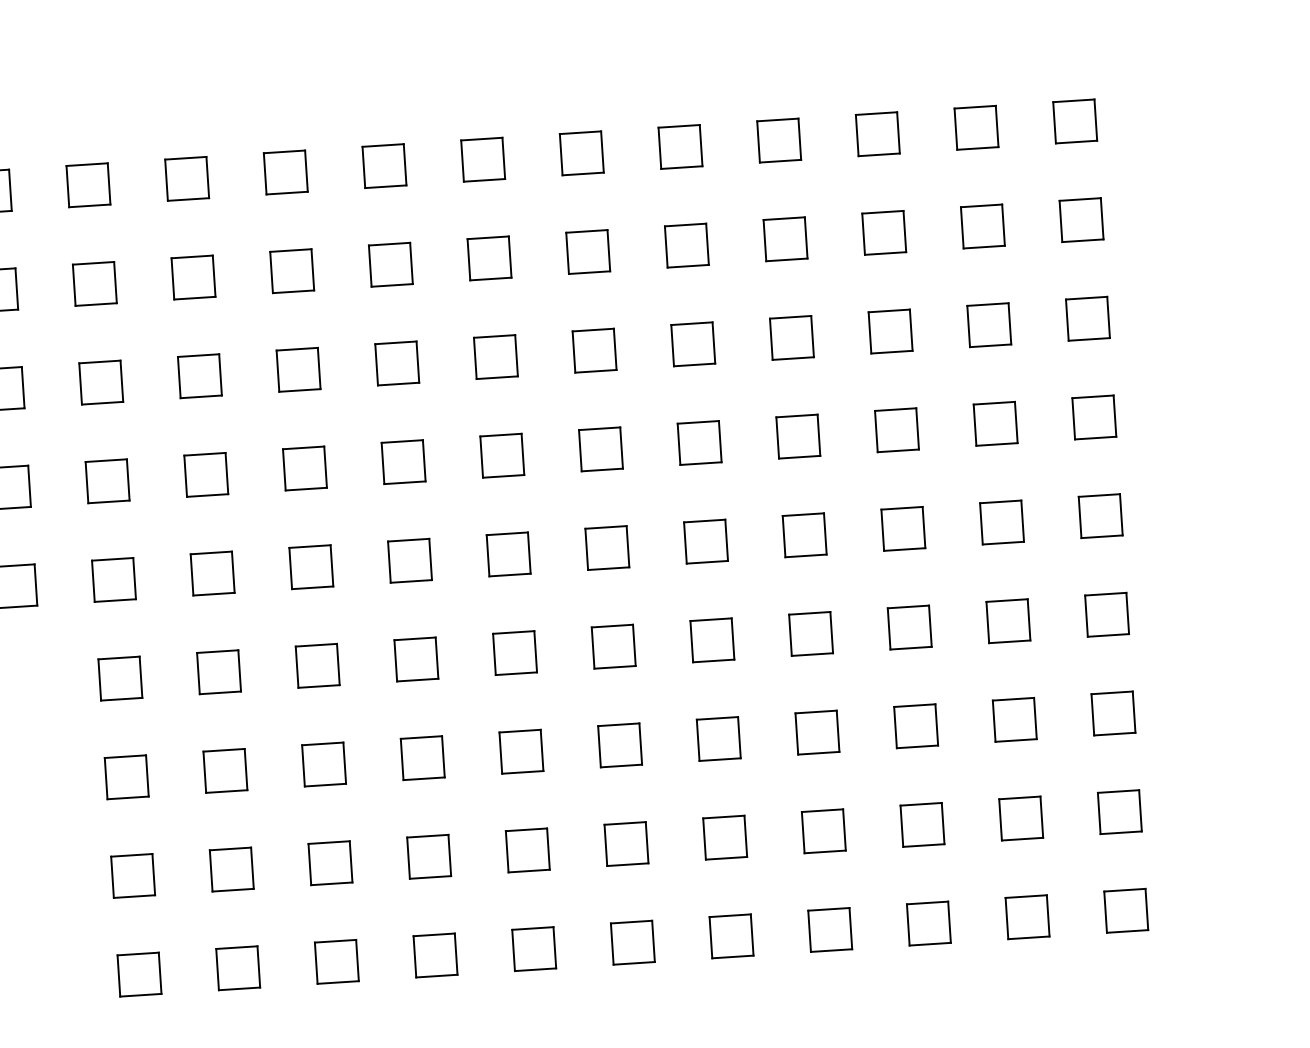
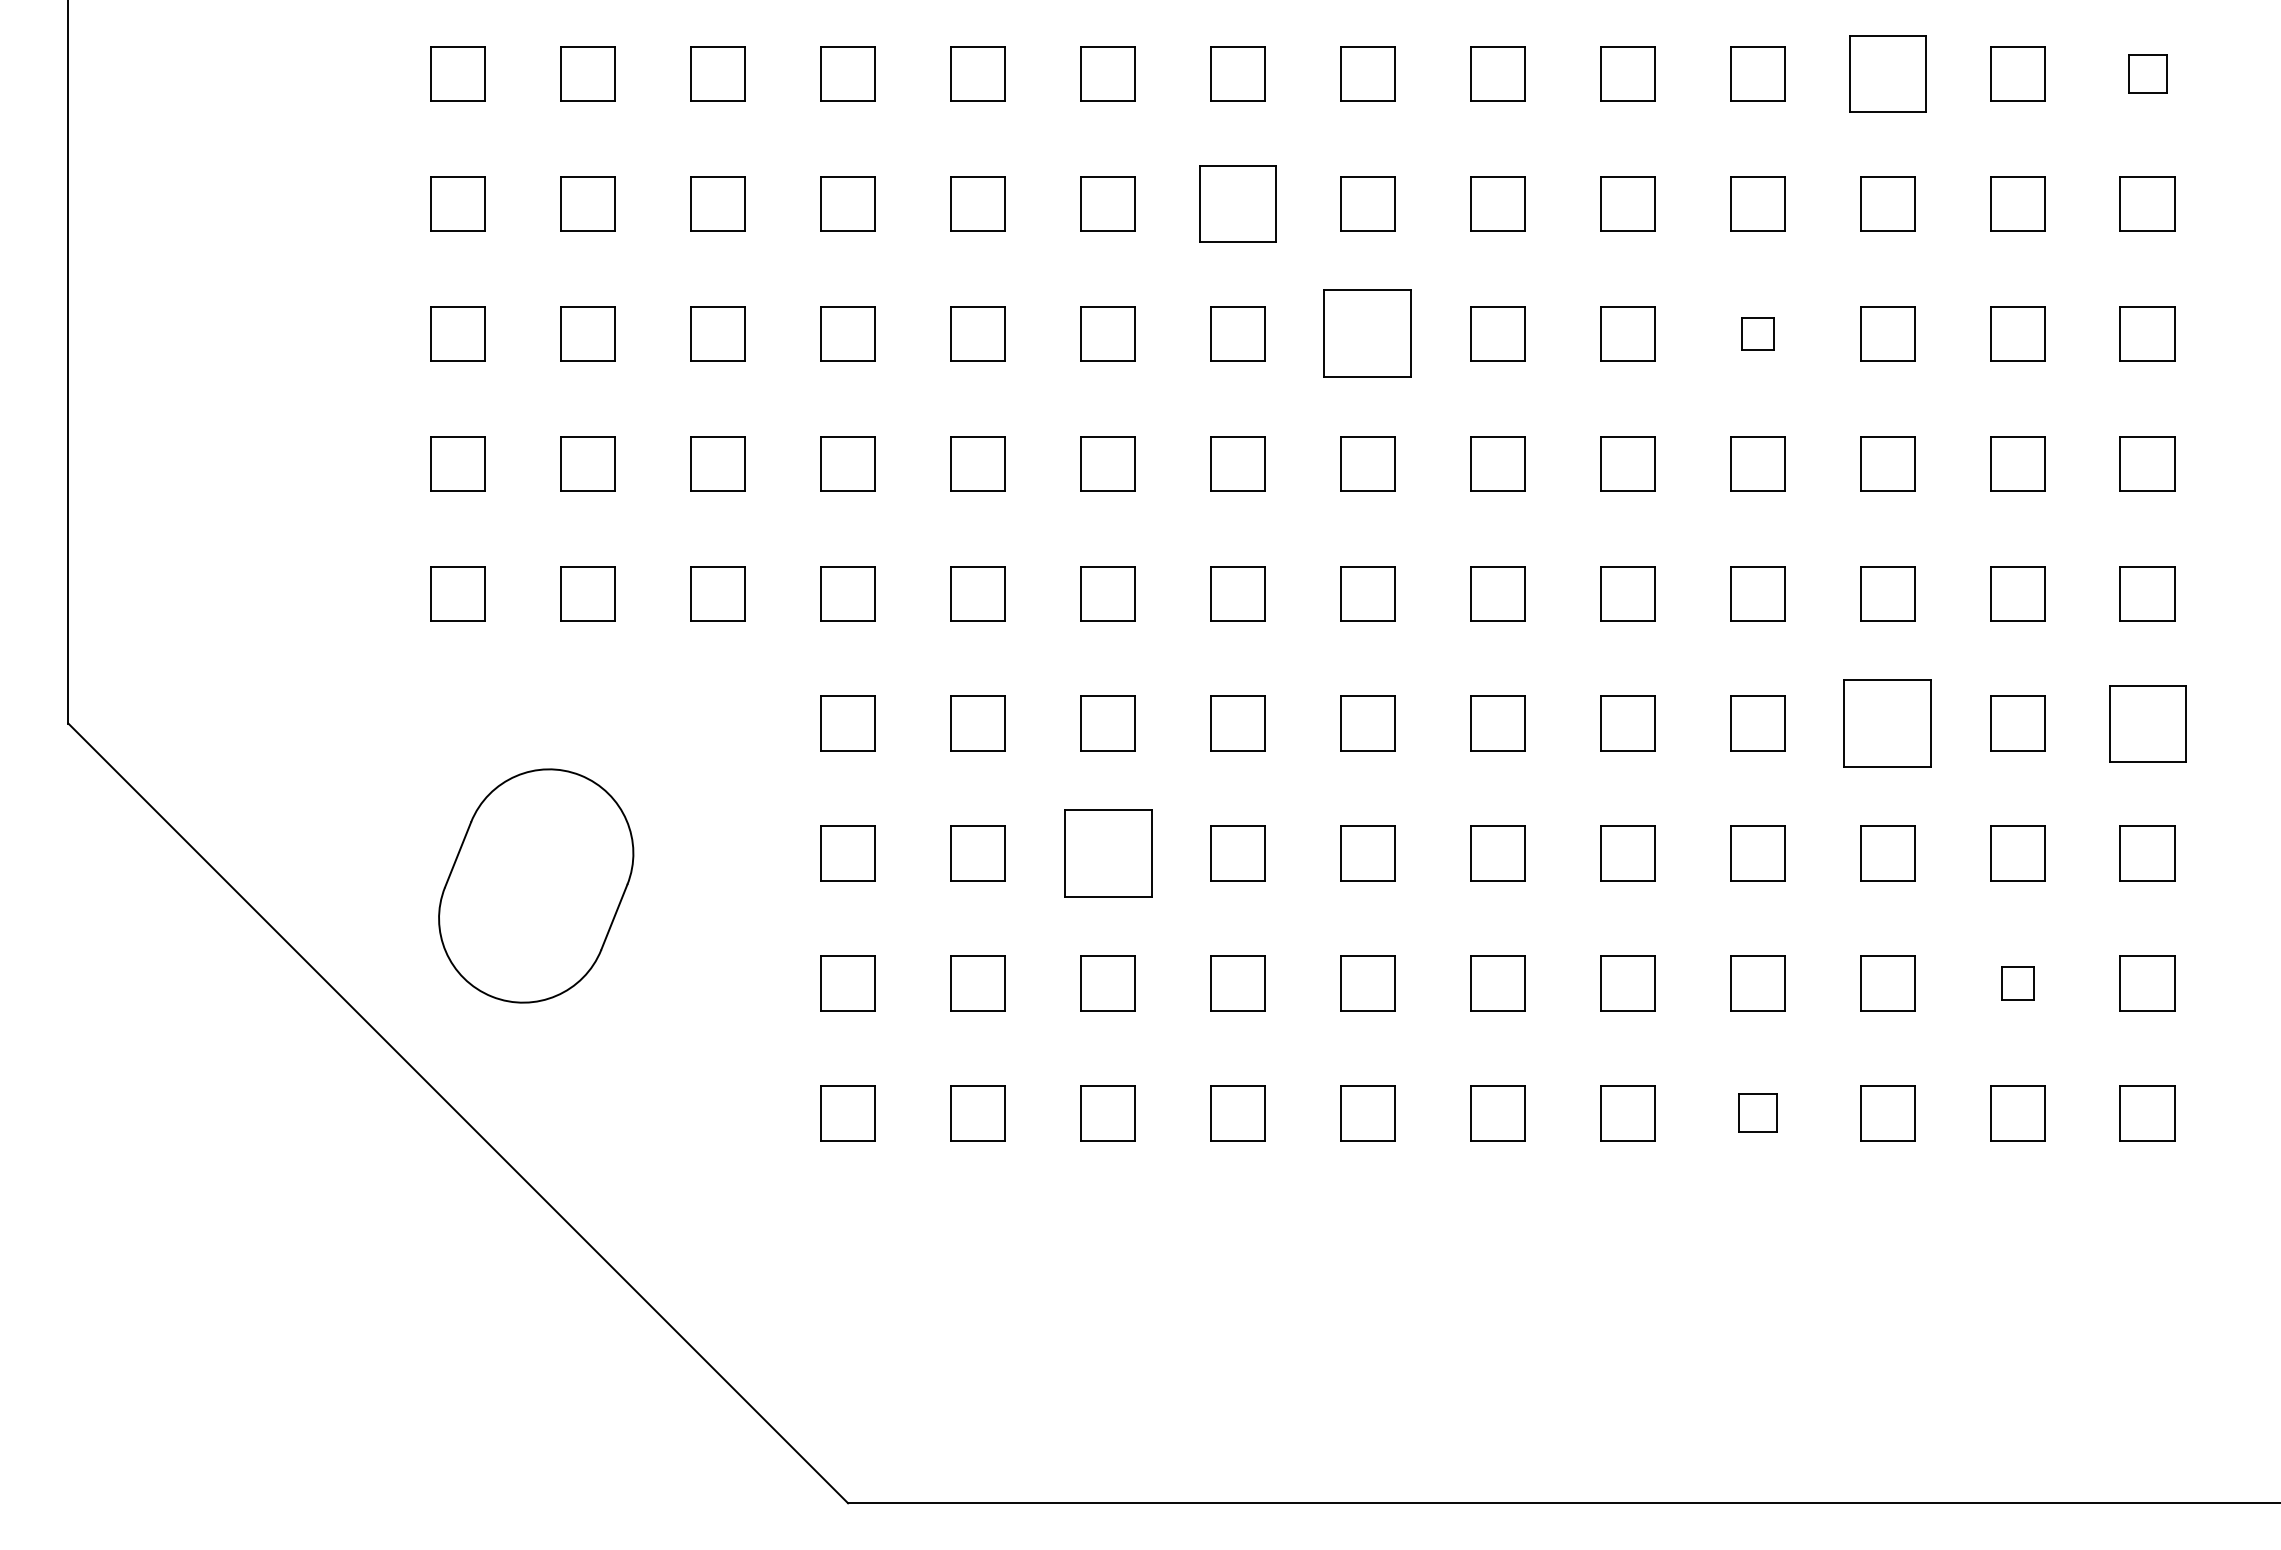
part: (1075, 121) -> (2147, 73), size x0.7
part: (877, 133) -> (1887, 73), size x1.4
part: (390, 264) -> (1237, 203), size x1.4
part: (791, 337) -> (1757, 333), size x0.6
part: (495, 356) -> (1367, 333), size x1.6
part: (1107, 614) -> (2147, 723), size x1.4
part: (909, 627) -> (1887, 723), size x1.6
part: (323, 764) -> (1107, 853), size x1.6
part: (1021, 818) -> (2017, 983), size x0.6
part: (830, 930) -> (1757, 1113), size x0.7

